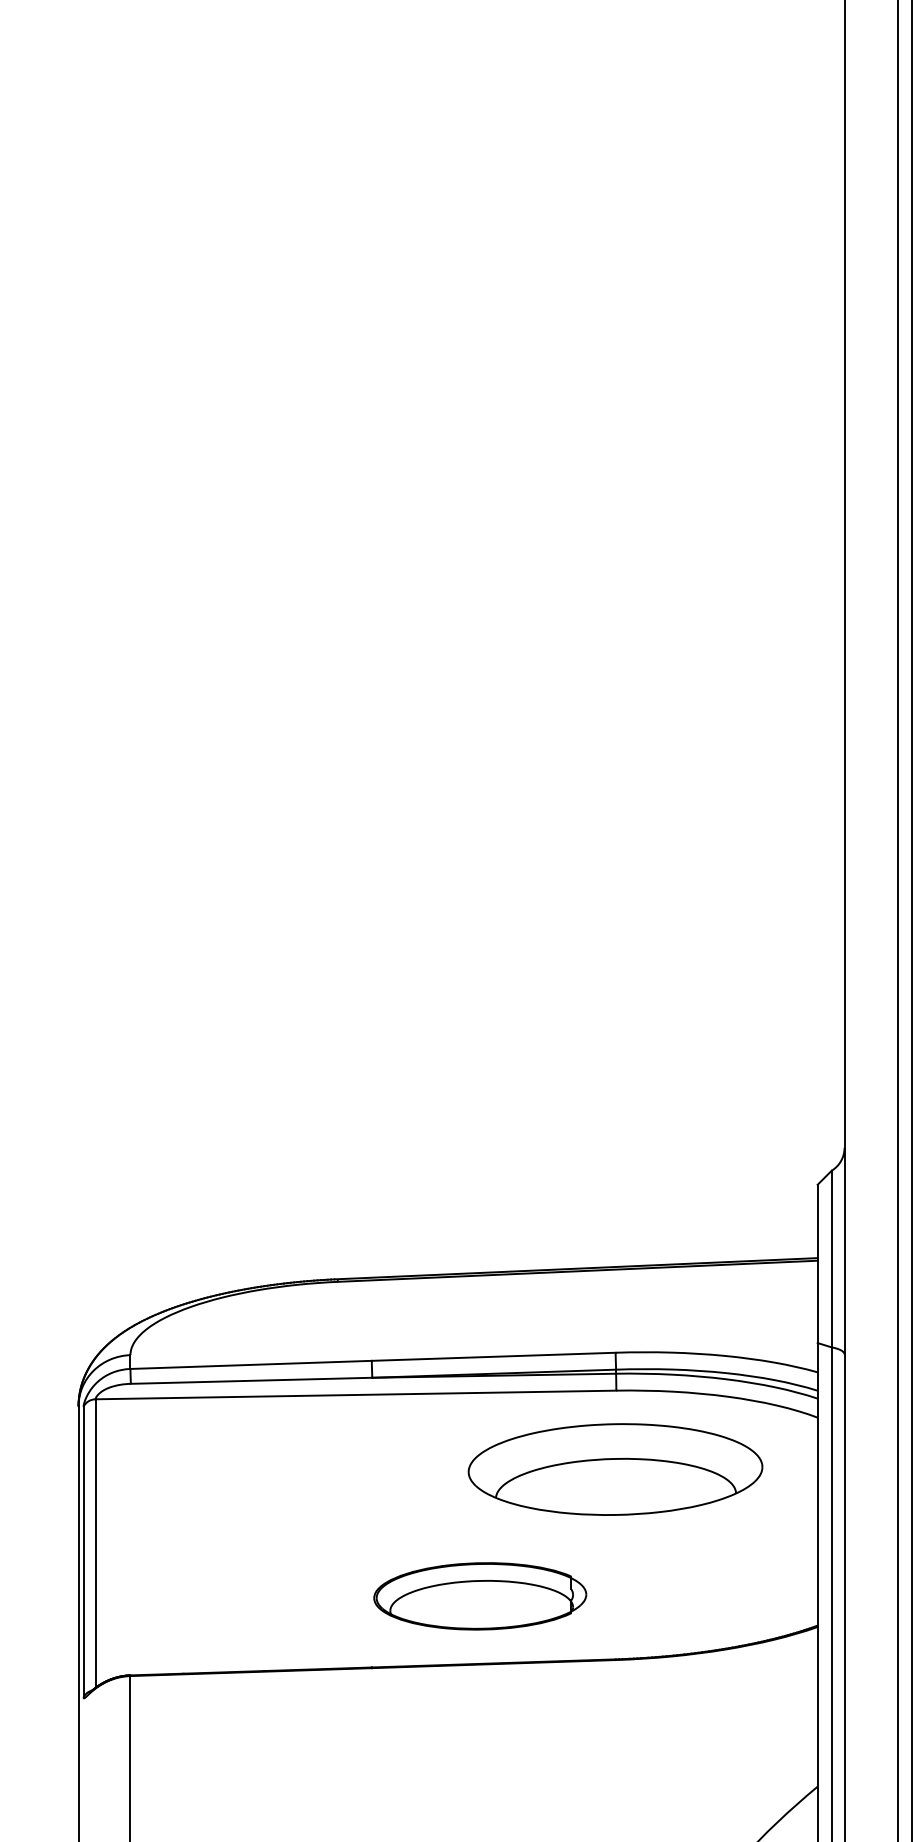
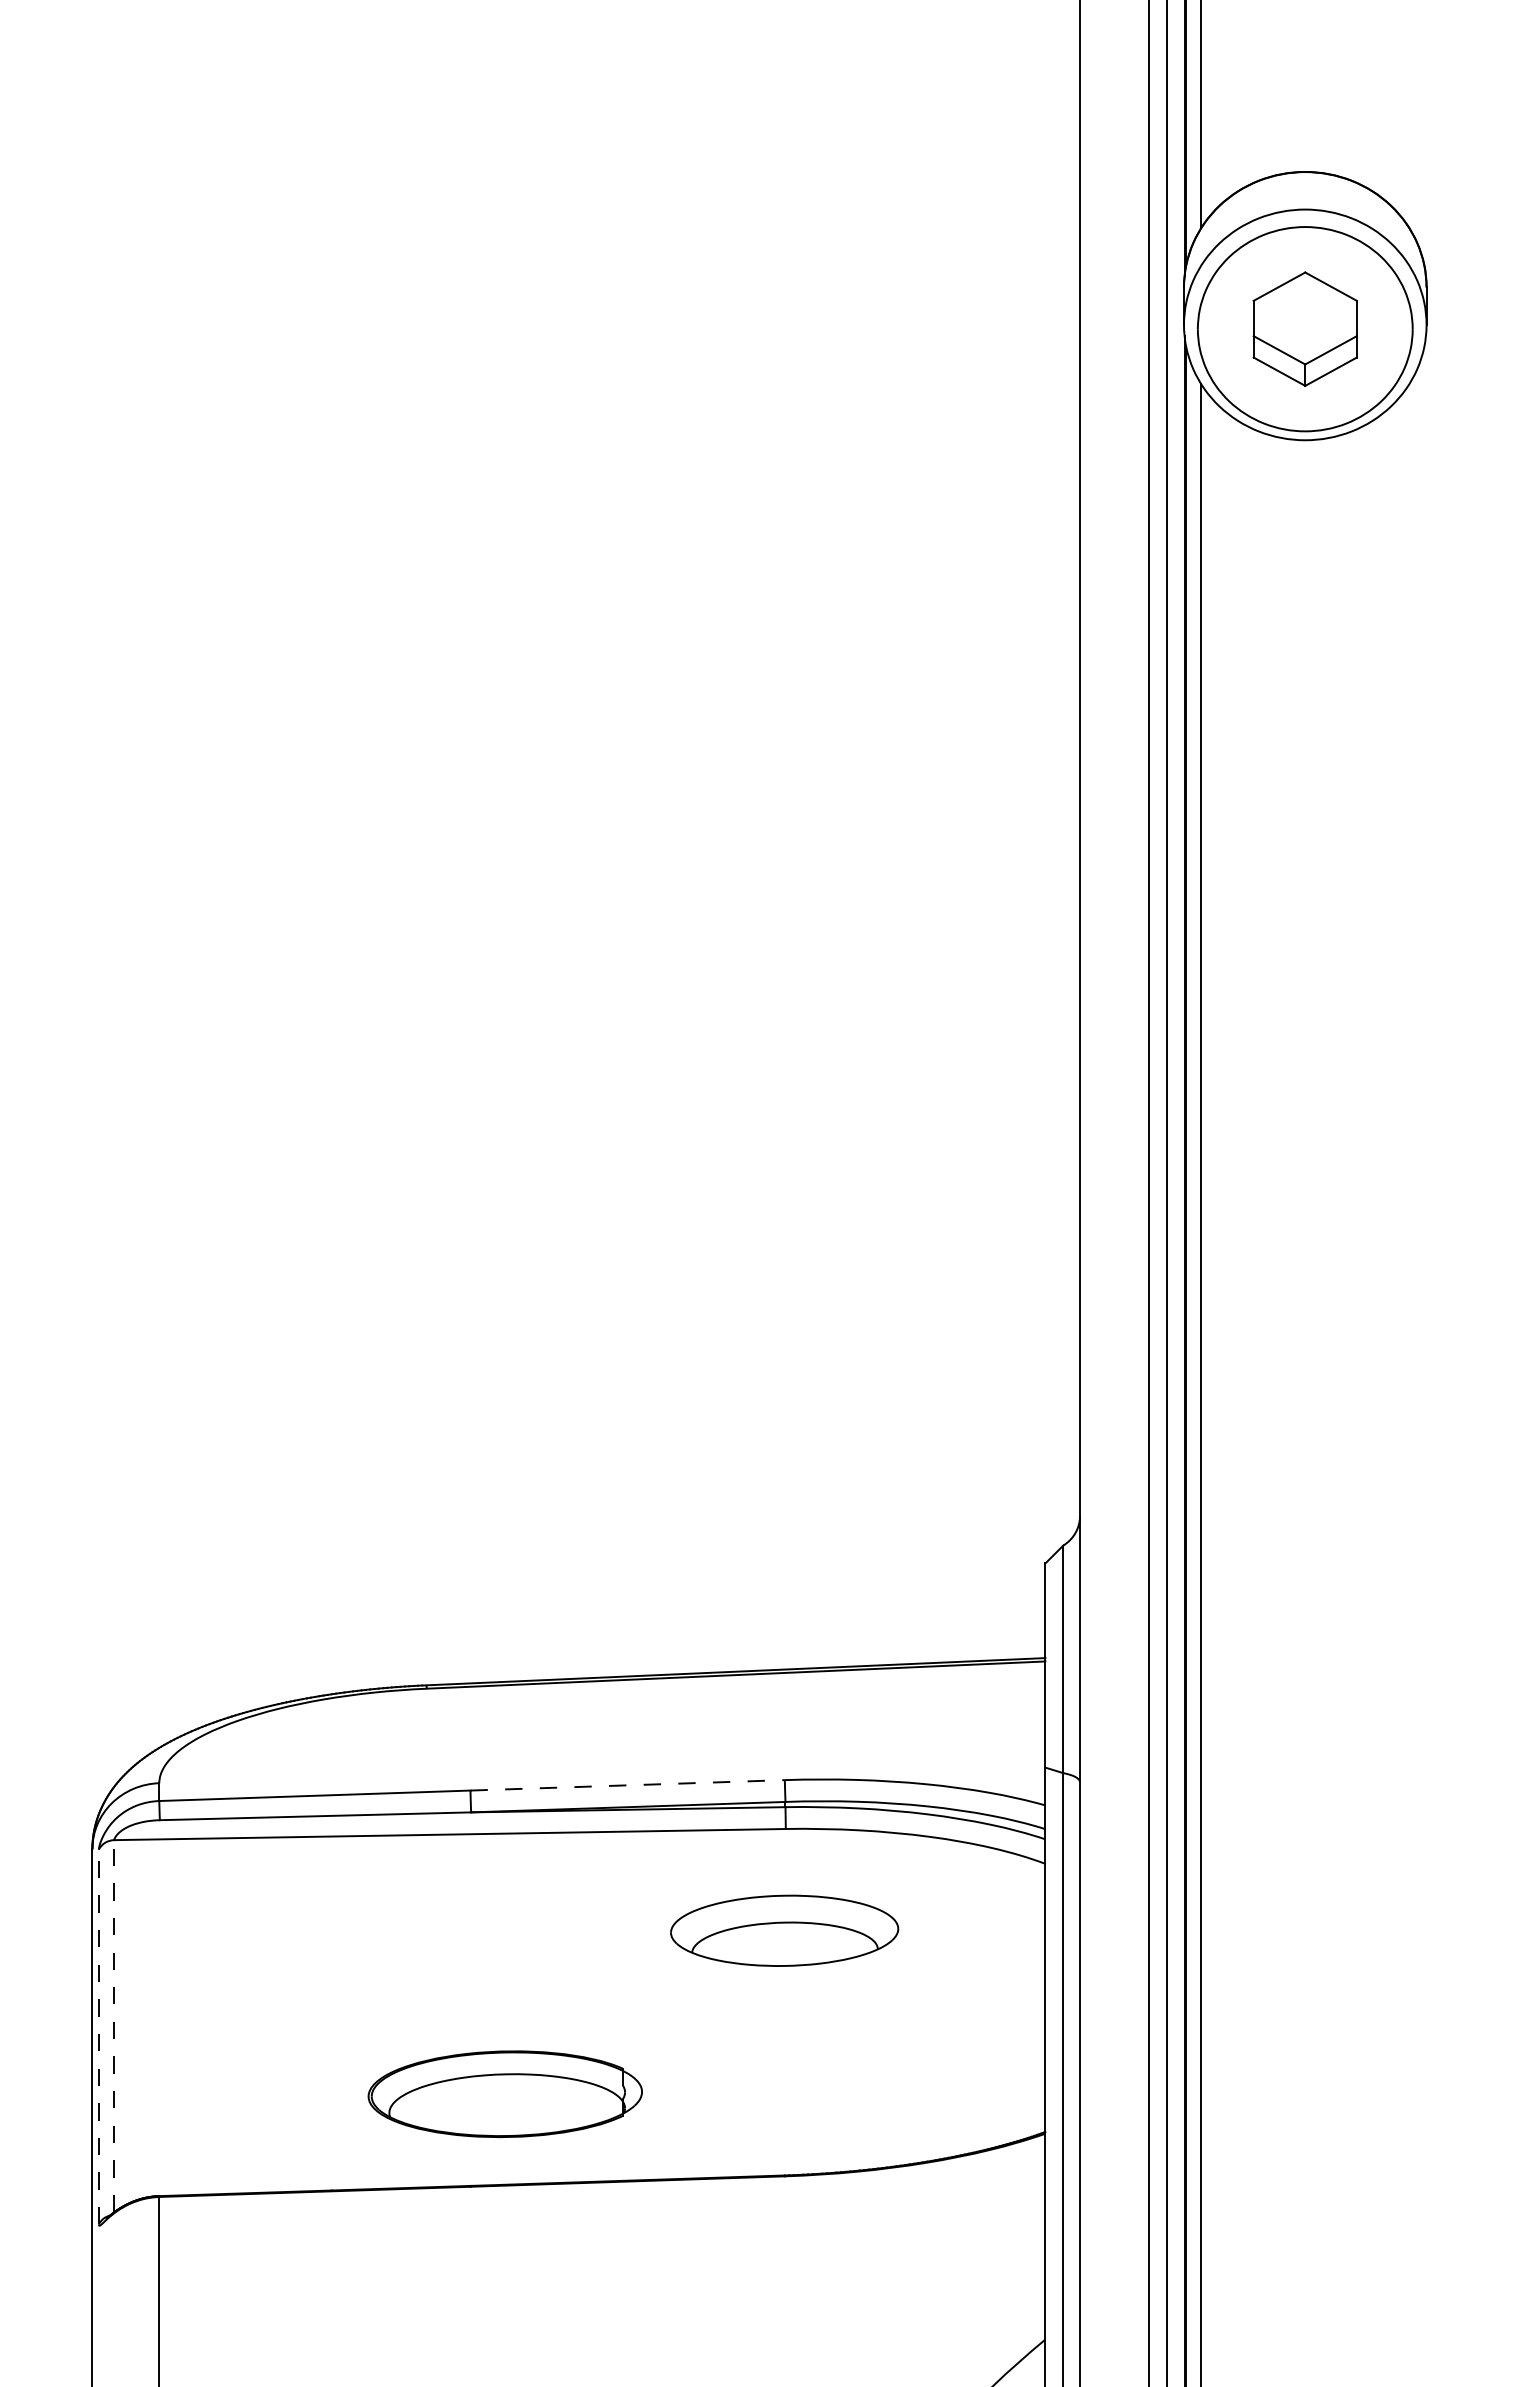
line: (494, 1356) -> (628, 1785), solid -> dashed
part: (615, 1469) -> (784, 1930), size x0.6
line: (95, 1543) -> (114, 2025), solid -> dashed
line: (83, 1551) -> (98, 2036), solid -> dashed
part: (479, 1596) -> (504, 2094), moved

